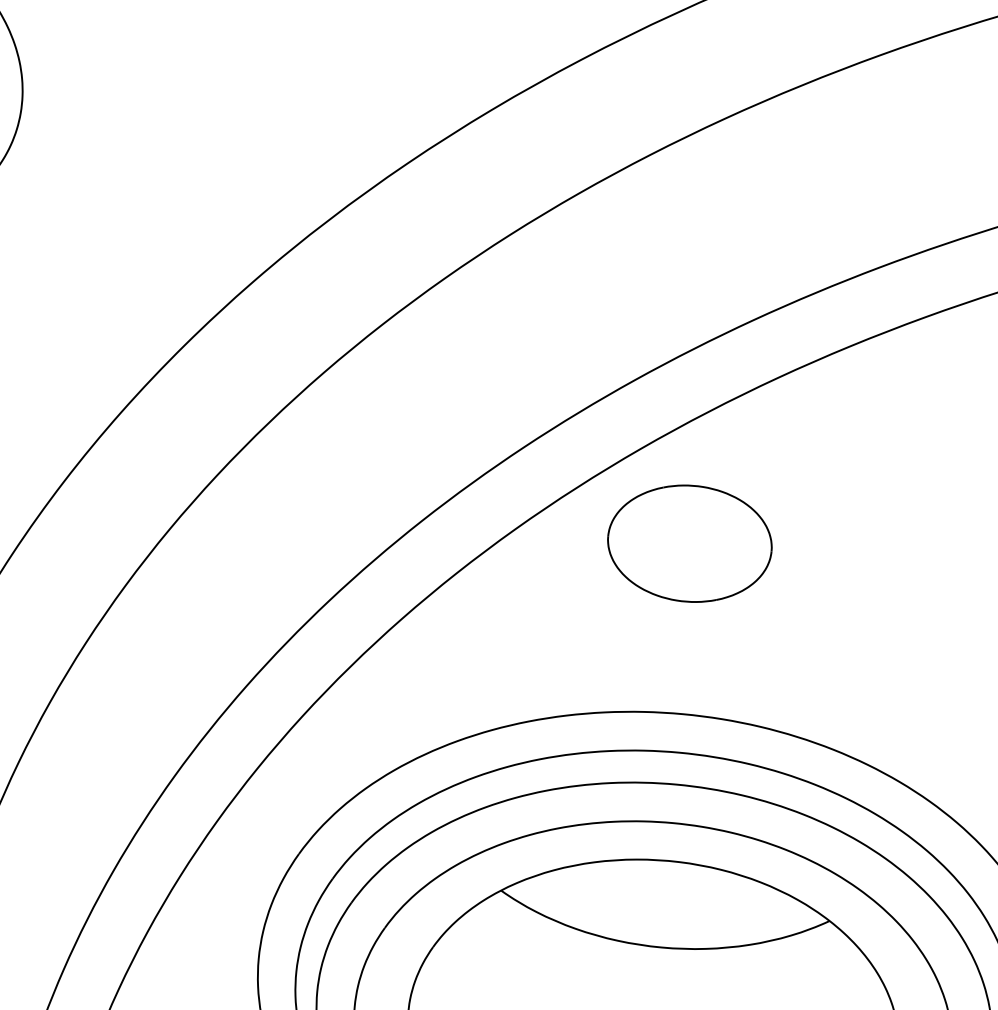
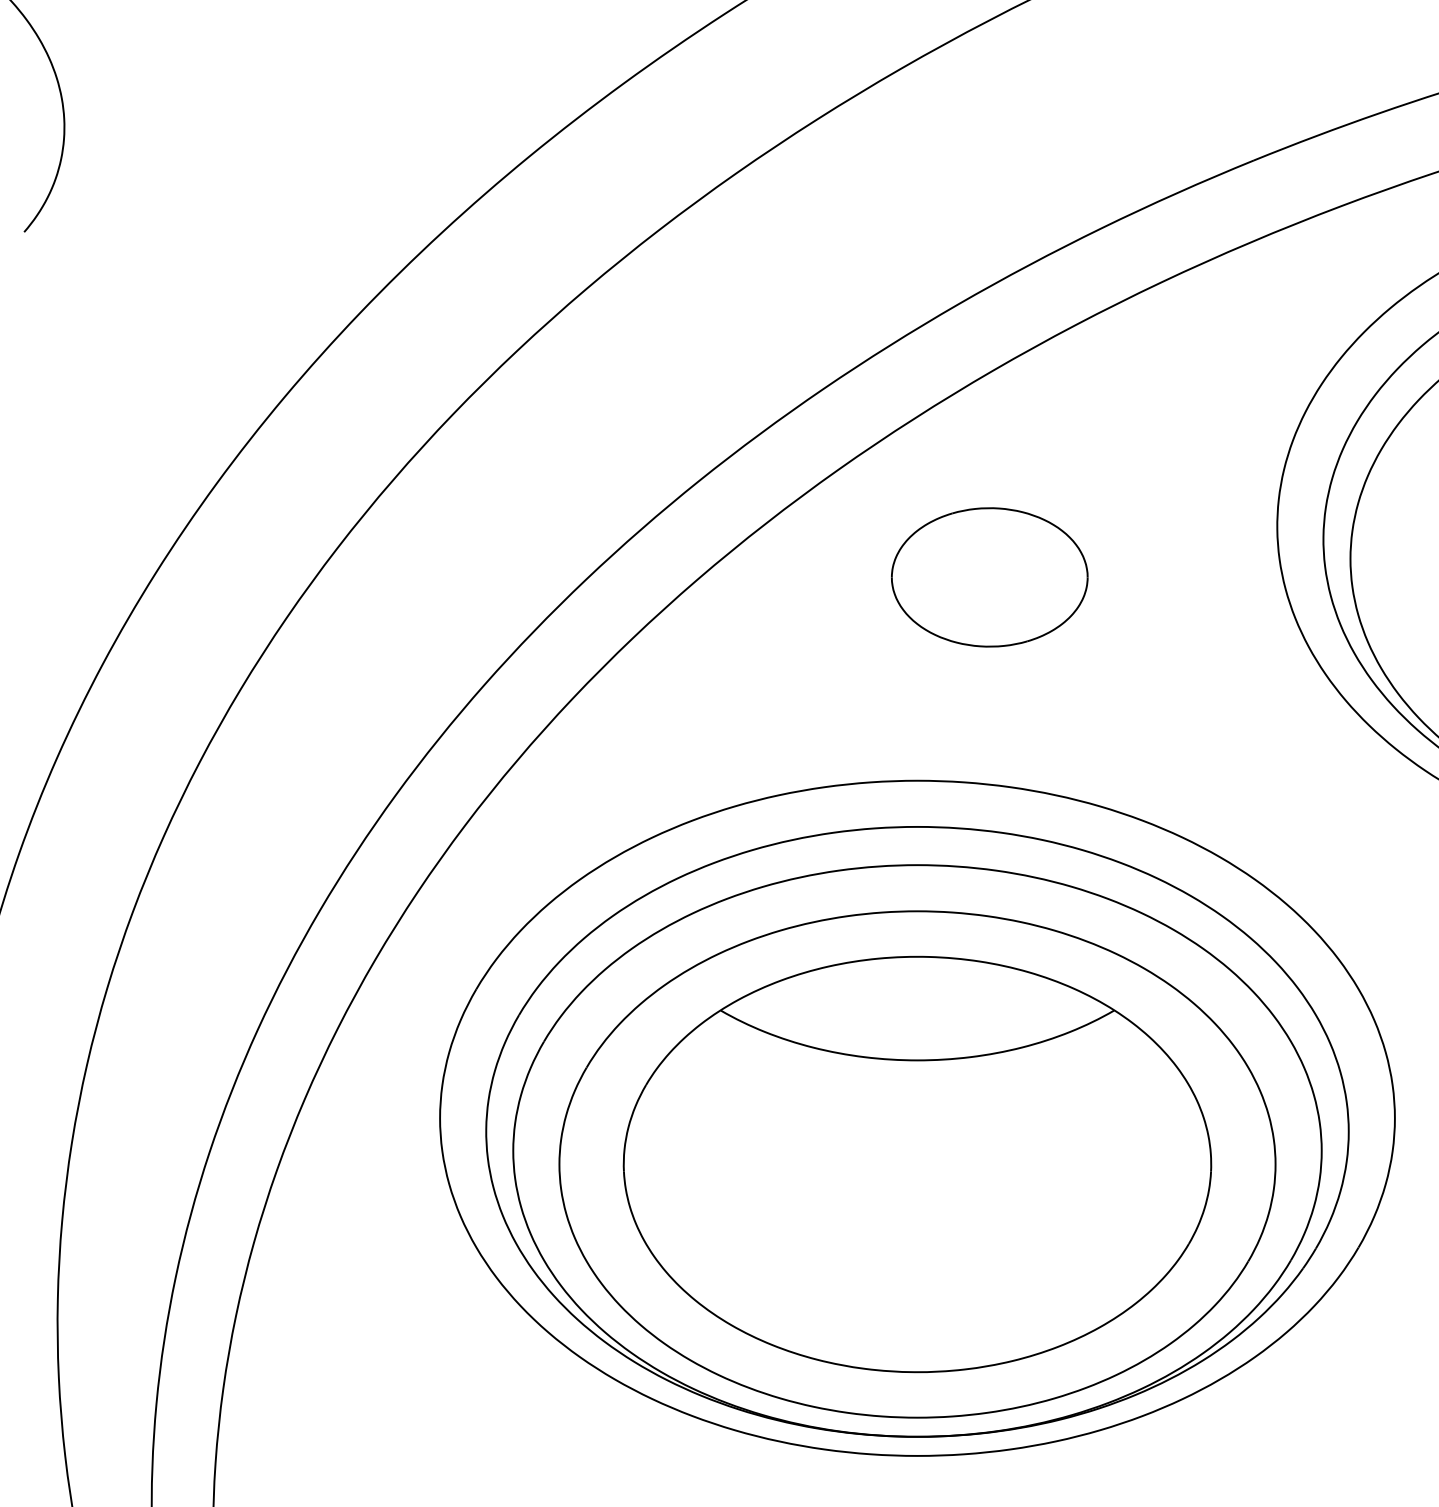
part: (689, 543) -> (989, 577), moved

